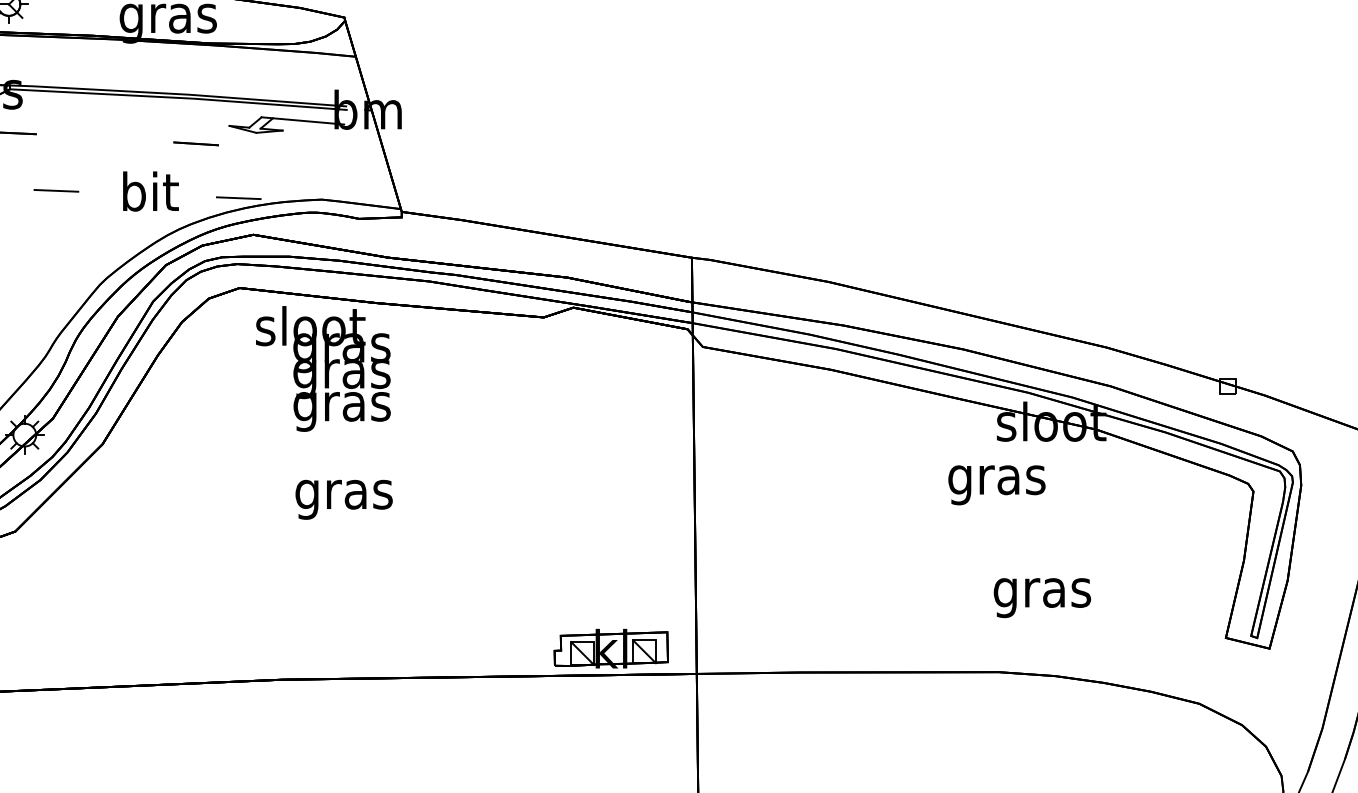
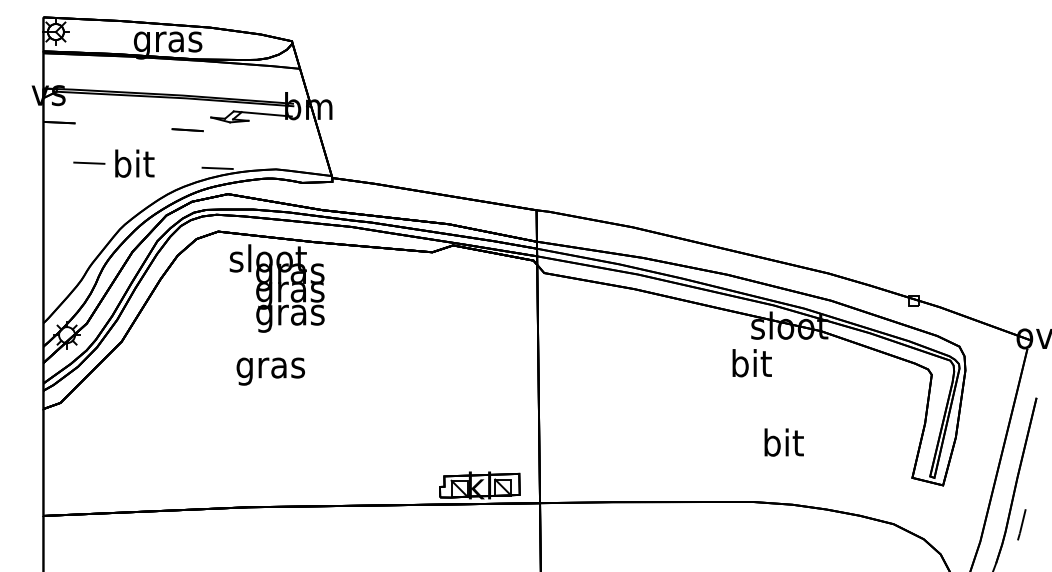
text: (150, 191) -> (134, 163), moved
text: (997, 479) -> (751, 366), gras -> bit
text: (343, 499) -> (270, 371), moved
text: (1042, 591) -> (783, 445), gras -> bit

